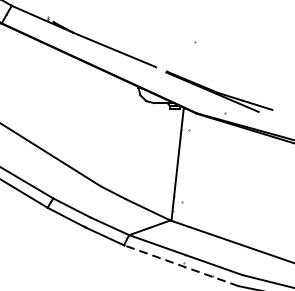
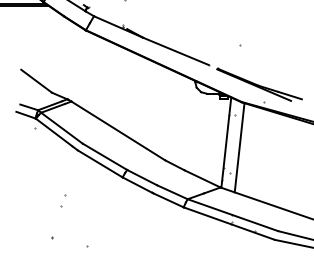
line: (194, 170) -> (239, 147), added
line: (180, 265) -> (228, 223), dashed -> solid

